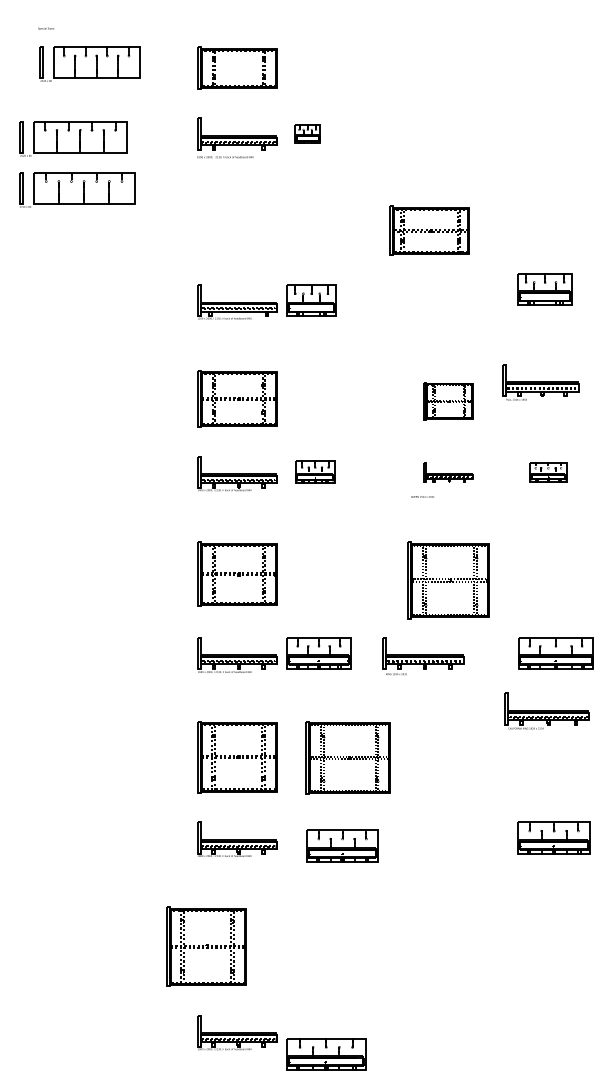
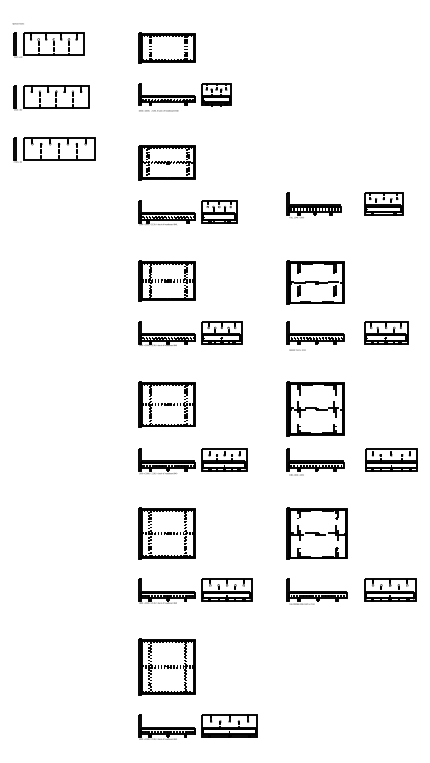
text: (45, 28) -> (17, 23), moved
part: (89, 63) -> (48, 44), moved
part: (307, 133) -> (216, 94), size x1.67
part: (77, 189) -> (54, 149), moved
part: (429, 230) -> (167, 162), moved
part: (540, 382) -> (313, 205), moved
part: (448, 401) -> (315, 282), size x1.67
part: (315, 472) -> (222, 332), size x1.43
part: (448, 472) -> (315, 332), size x1.67
part: (548, 472) -> (386, 332), size x1.67
part: (423, 656) -> (315, 462), moved
part: (546, 710) -> (316, 591), moved
part: (347, 757) -> (316, 533), moved
part: (342, 845) -> (226, 590), moved
part: (206, 946) -> (167, 666), moved
part: (326, 1054) -> (229, 726), moved

